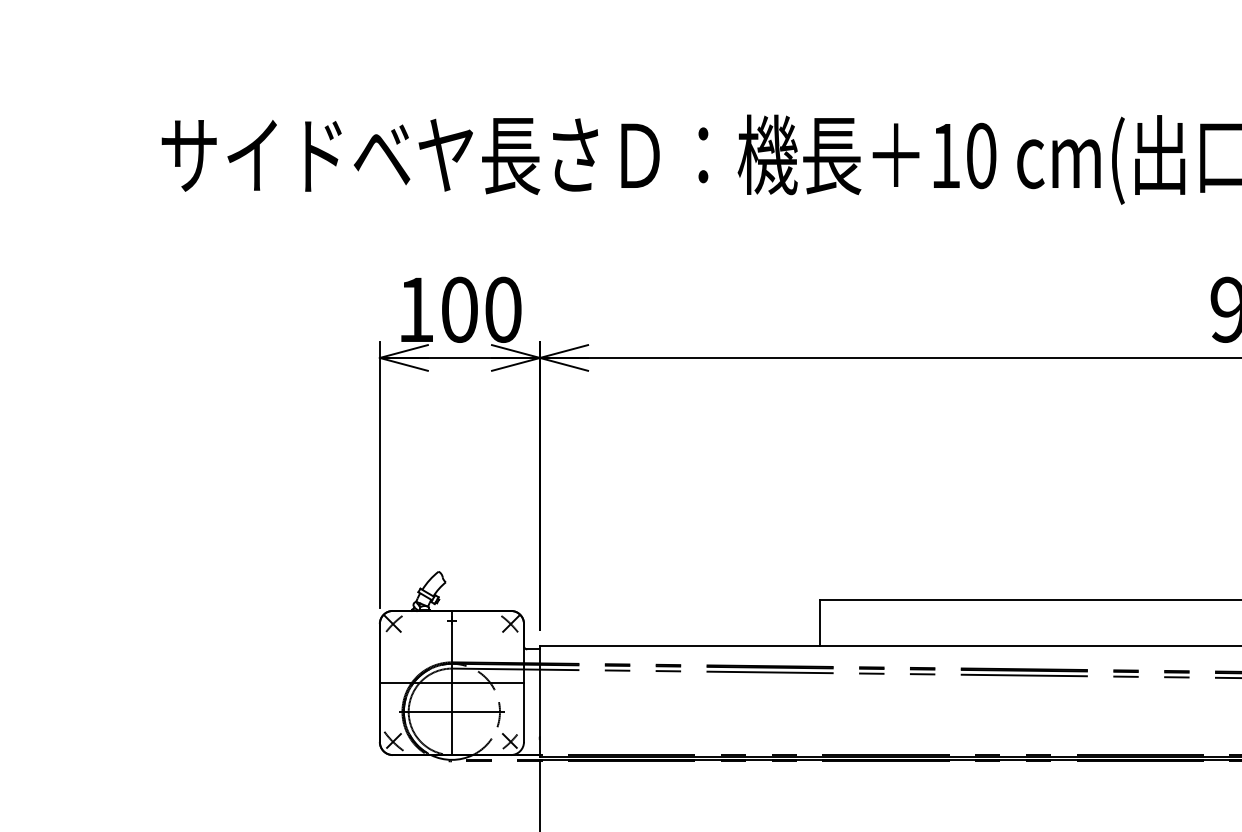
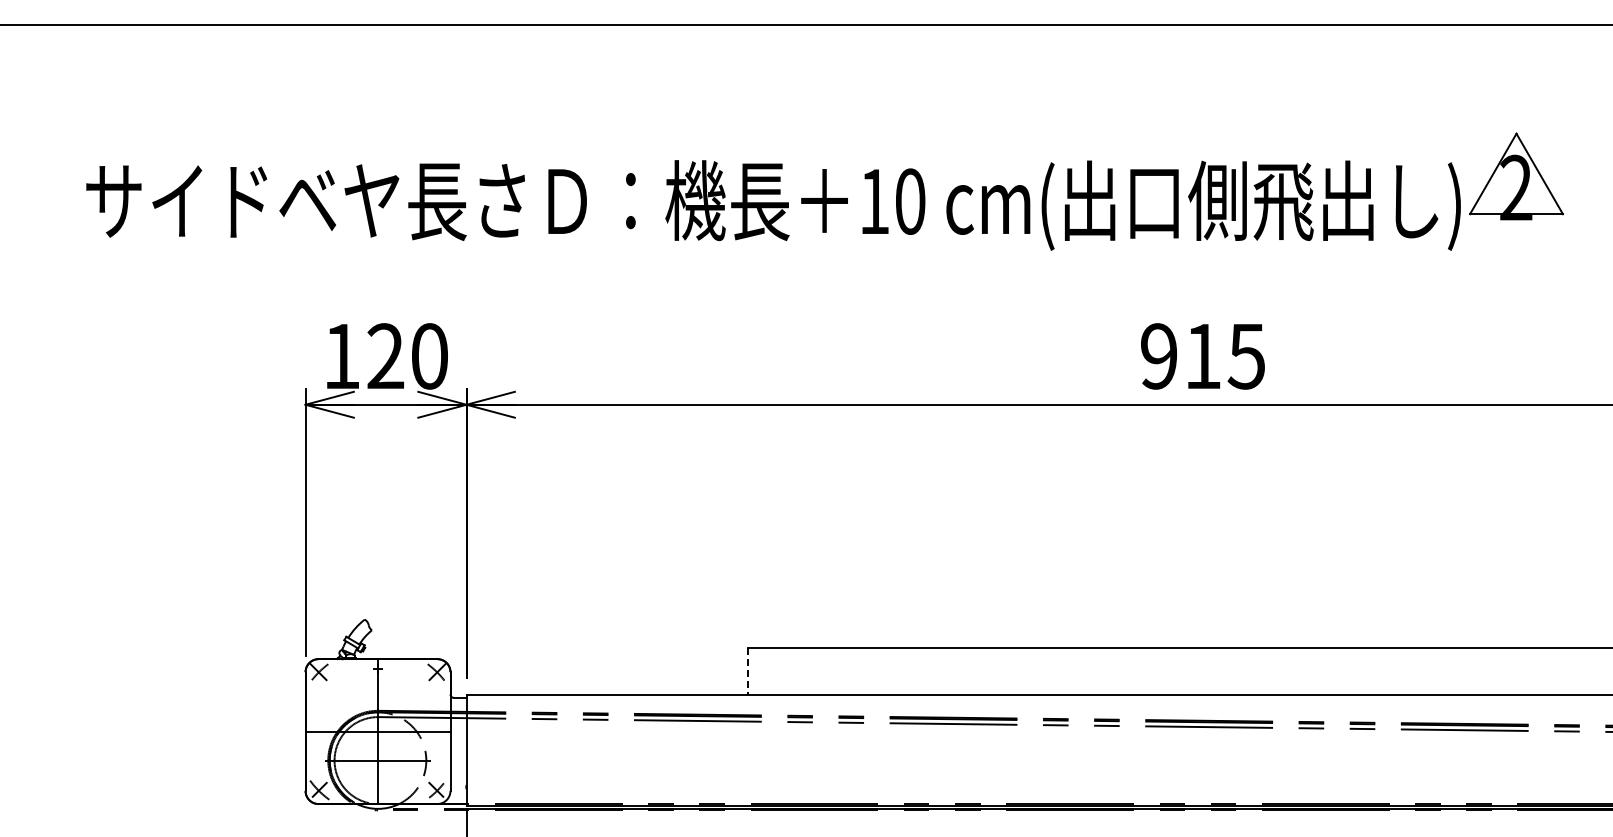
text: (459, 309) -> (385, 356), 100 -> 120
line: (820, 623) -> (748, 671), solid -> dashed

